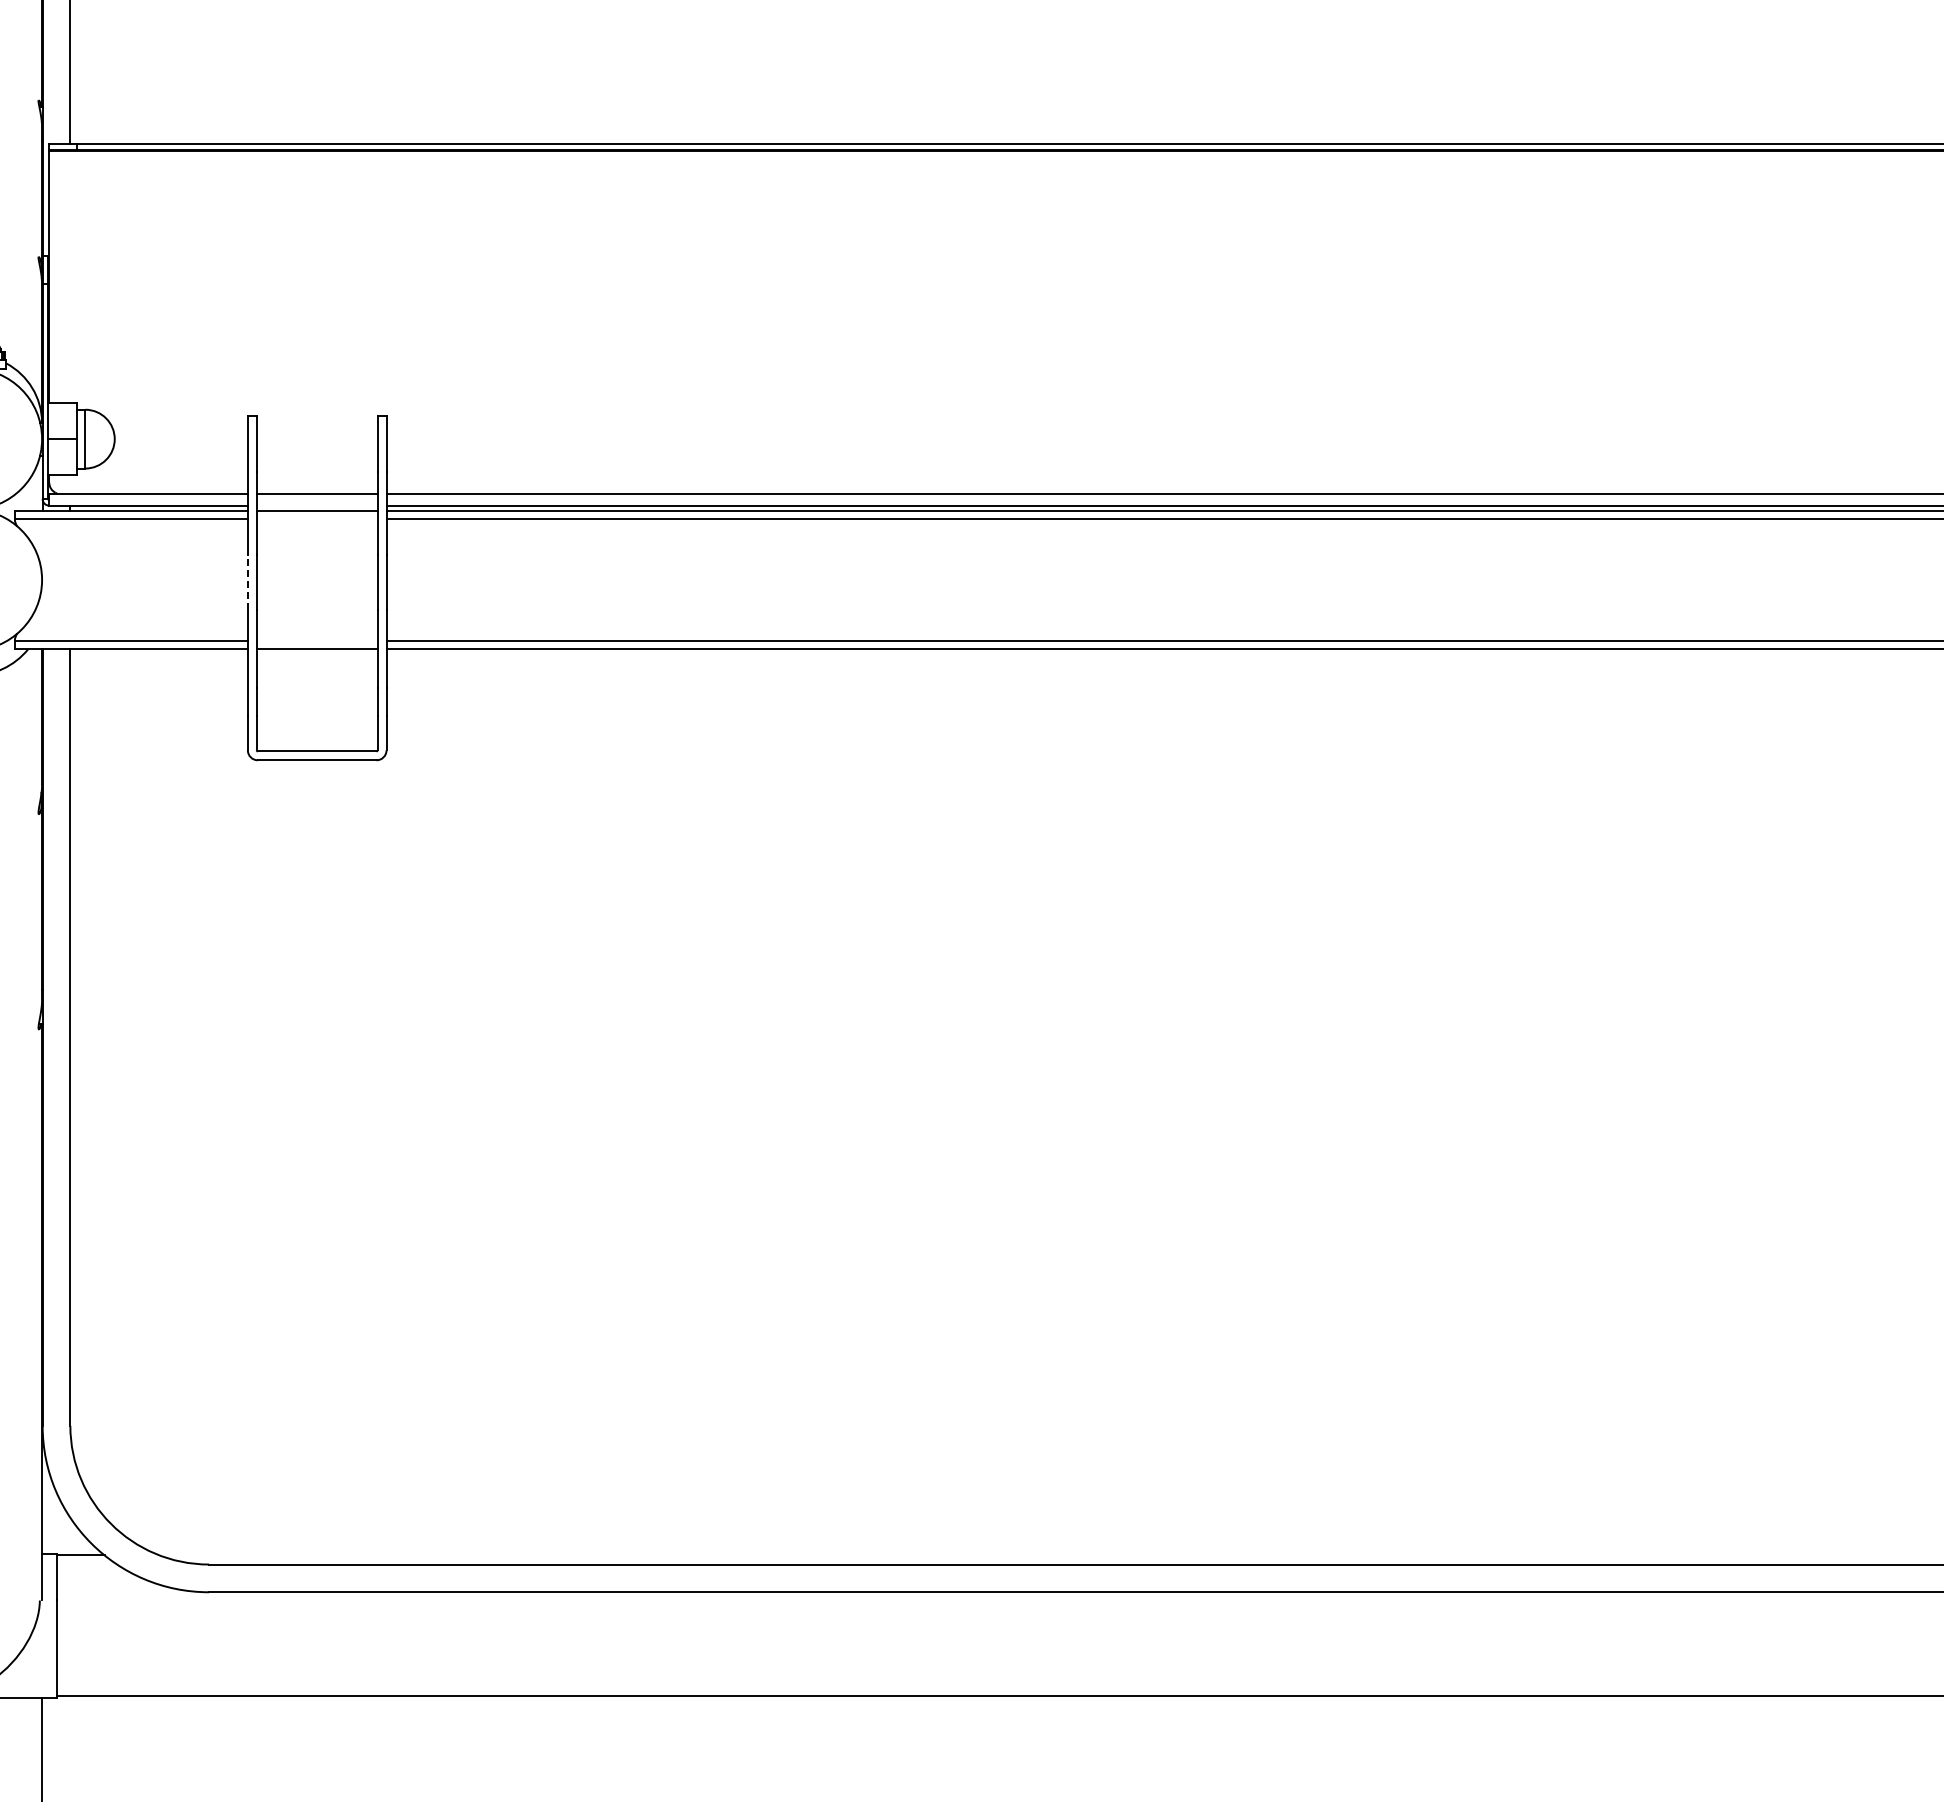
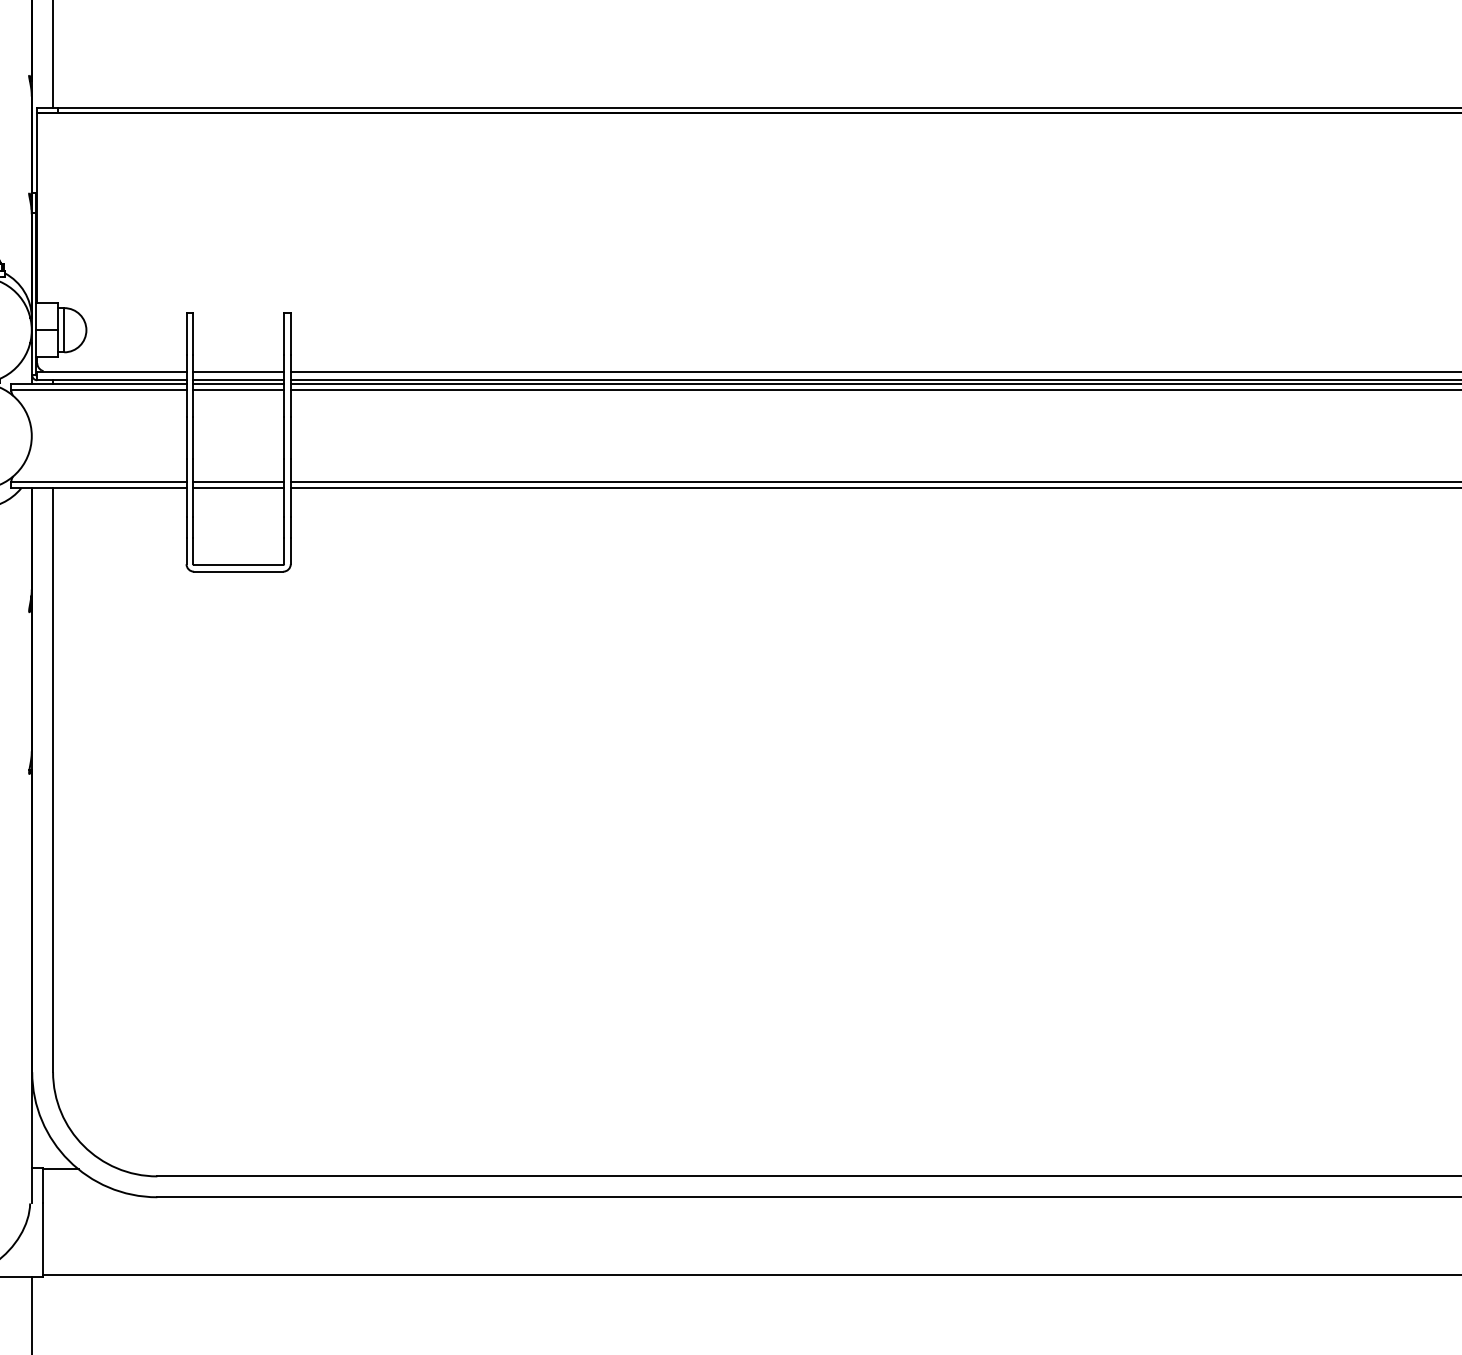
line: (316, 505) -> (238, 380), added
line: (316, 519) -> (238, 390), added
line: (247, 582) -> (186, 438), dashed -> solid
line: (316, 641) -> (238, 482), added

